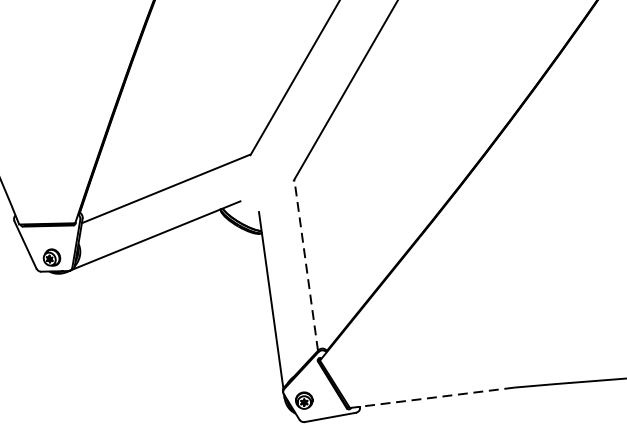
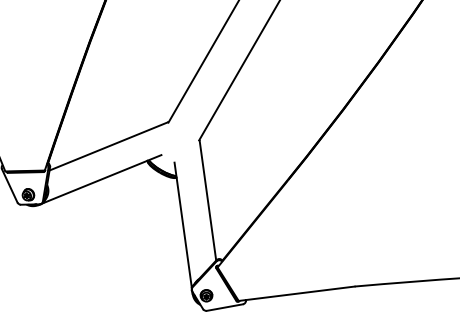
line: (305, 265) -> (207, 200), dashed -> solid
line: (431, 397) -> (296, 293), dashed -> solid

